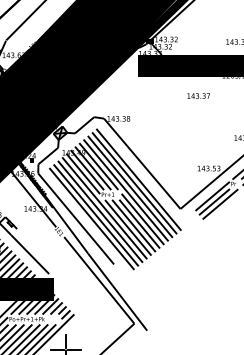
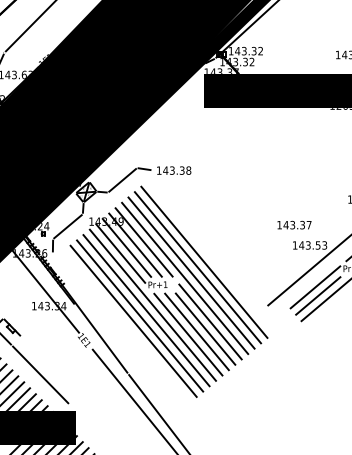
text: (198, 95) -> (294, 224), moved
line: (141, 163) -> (208, 237), removed
line: (75, 218) -> (108, 320), removed

